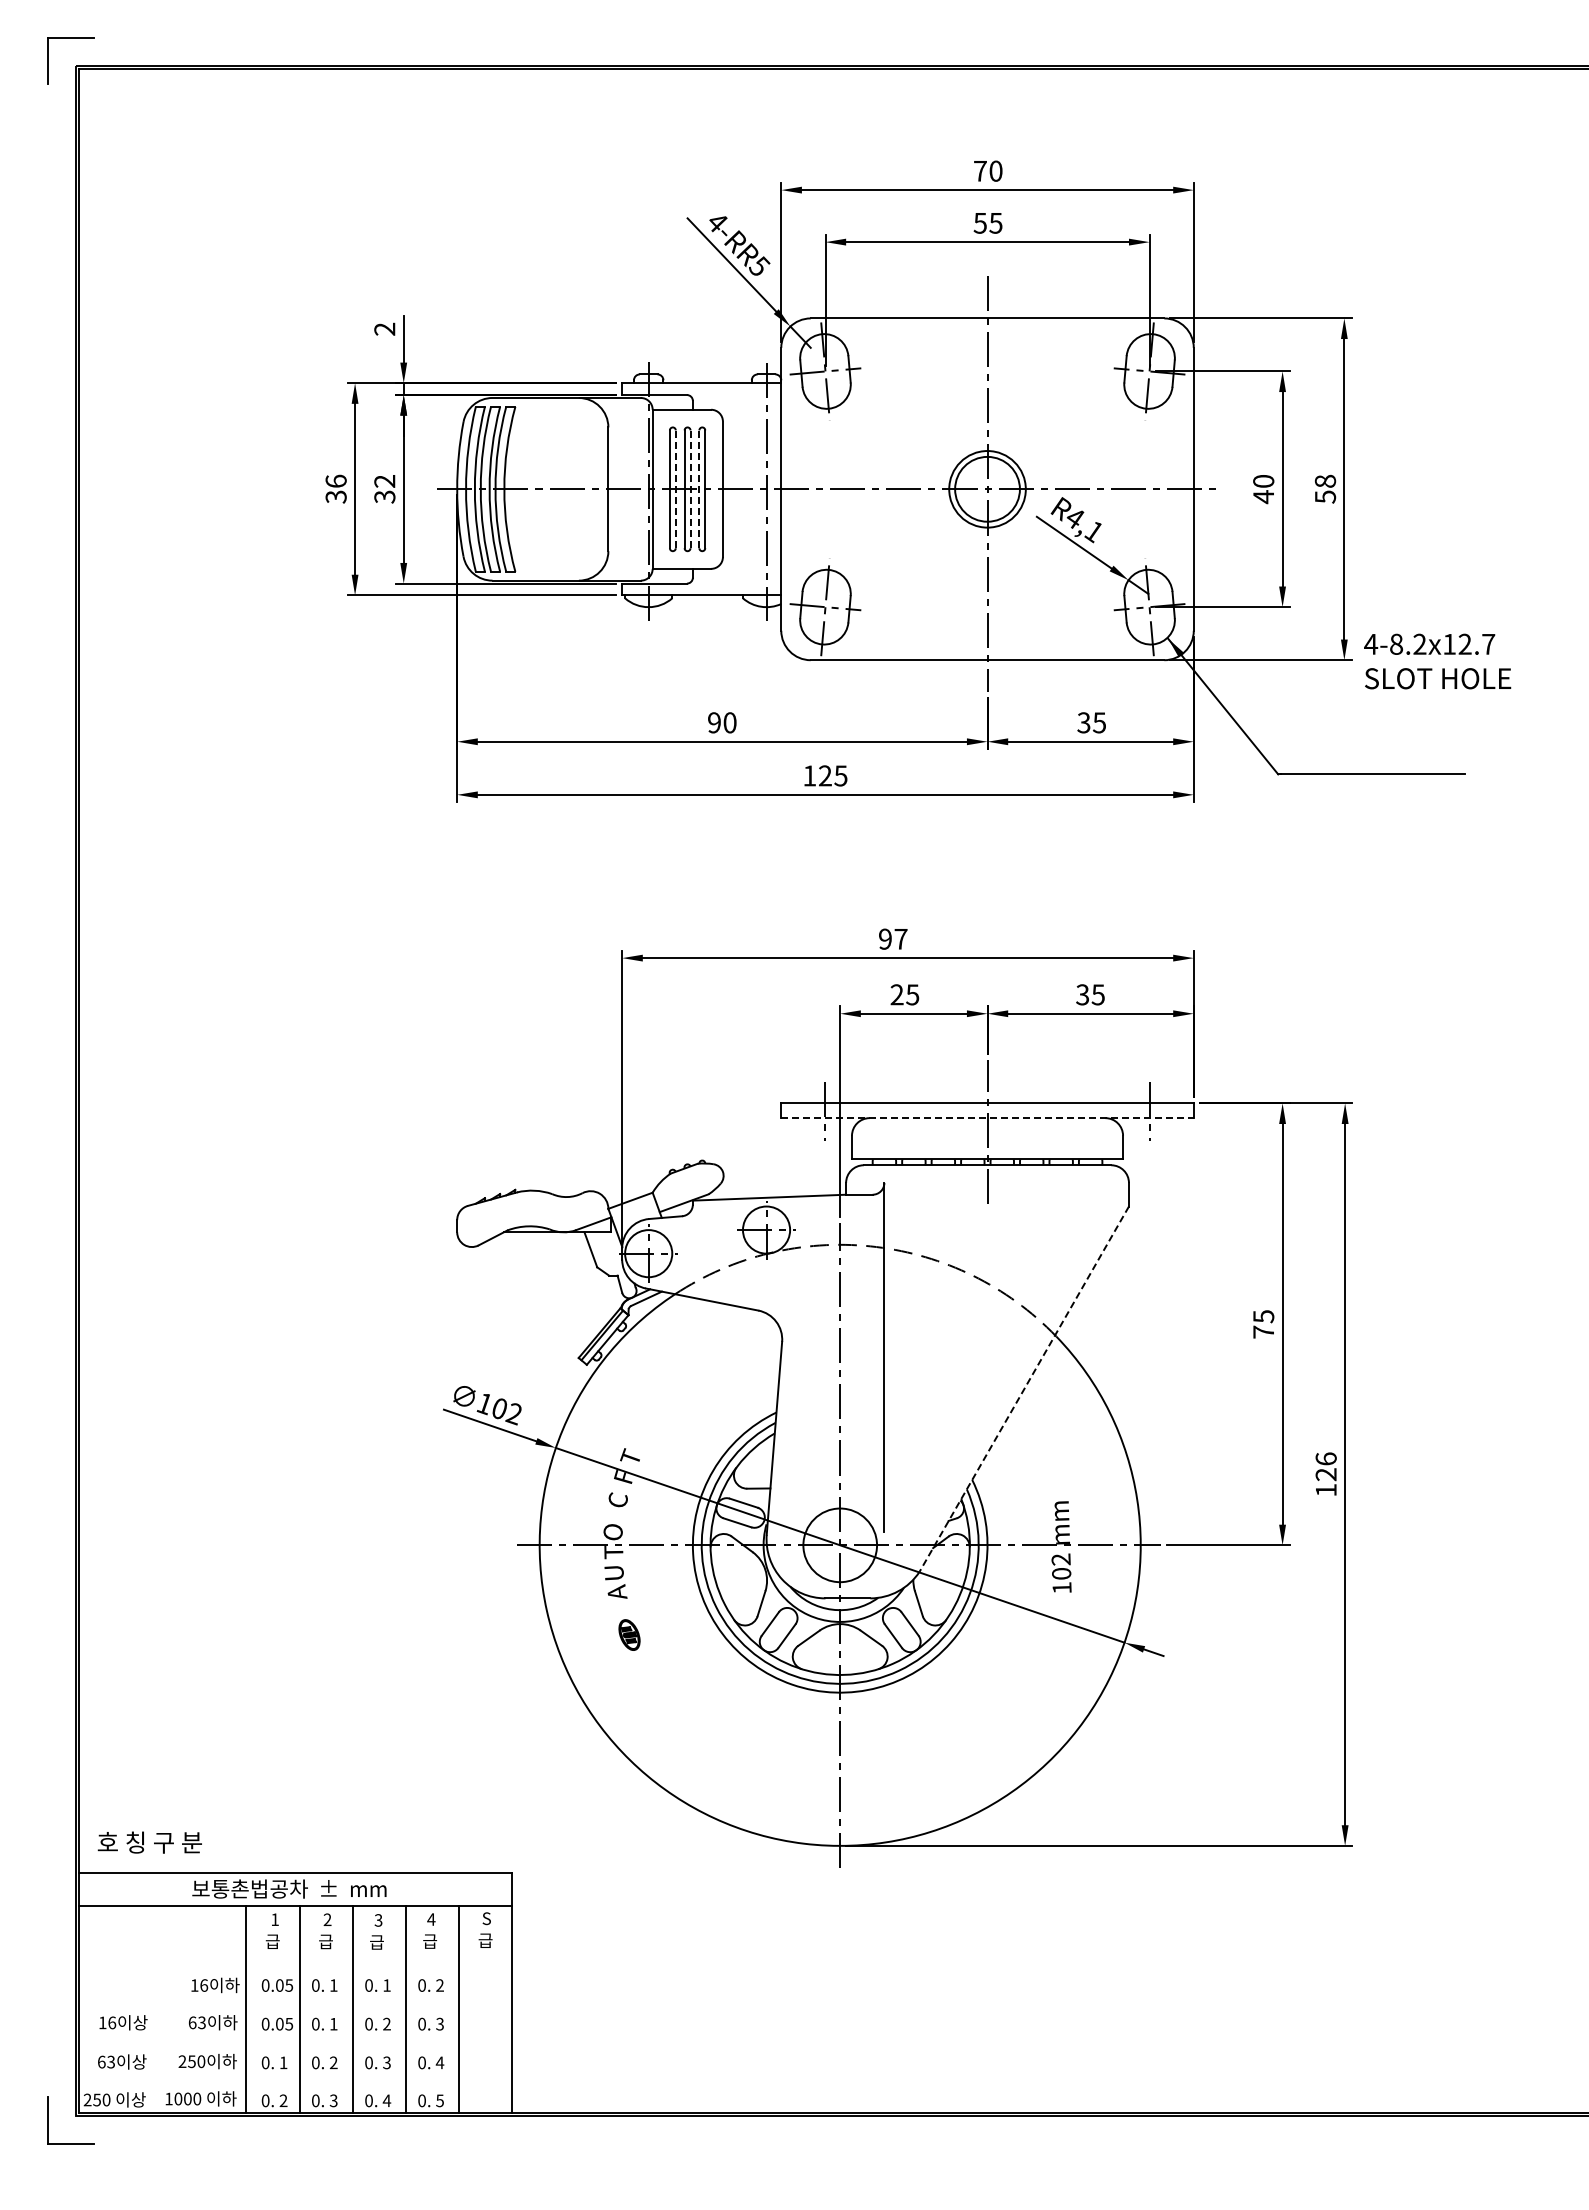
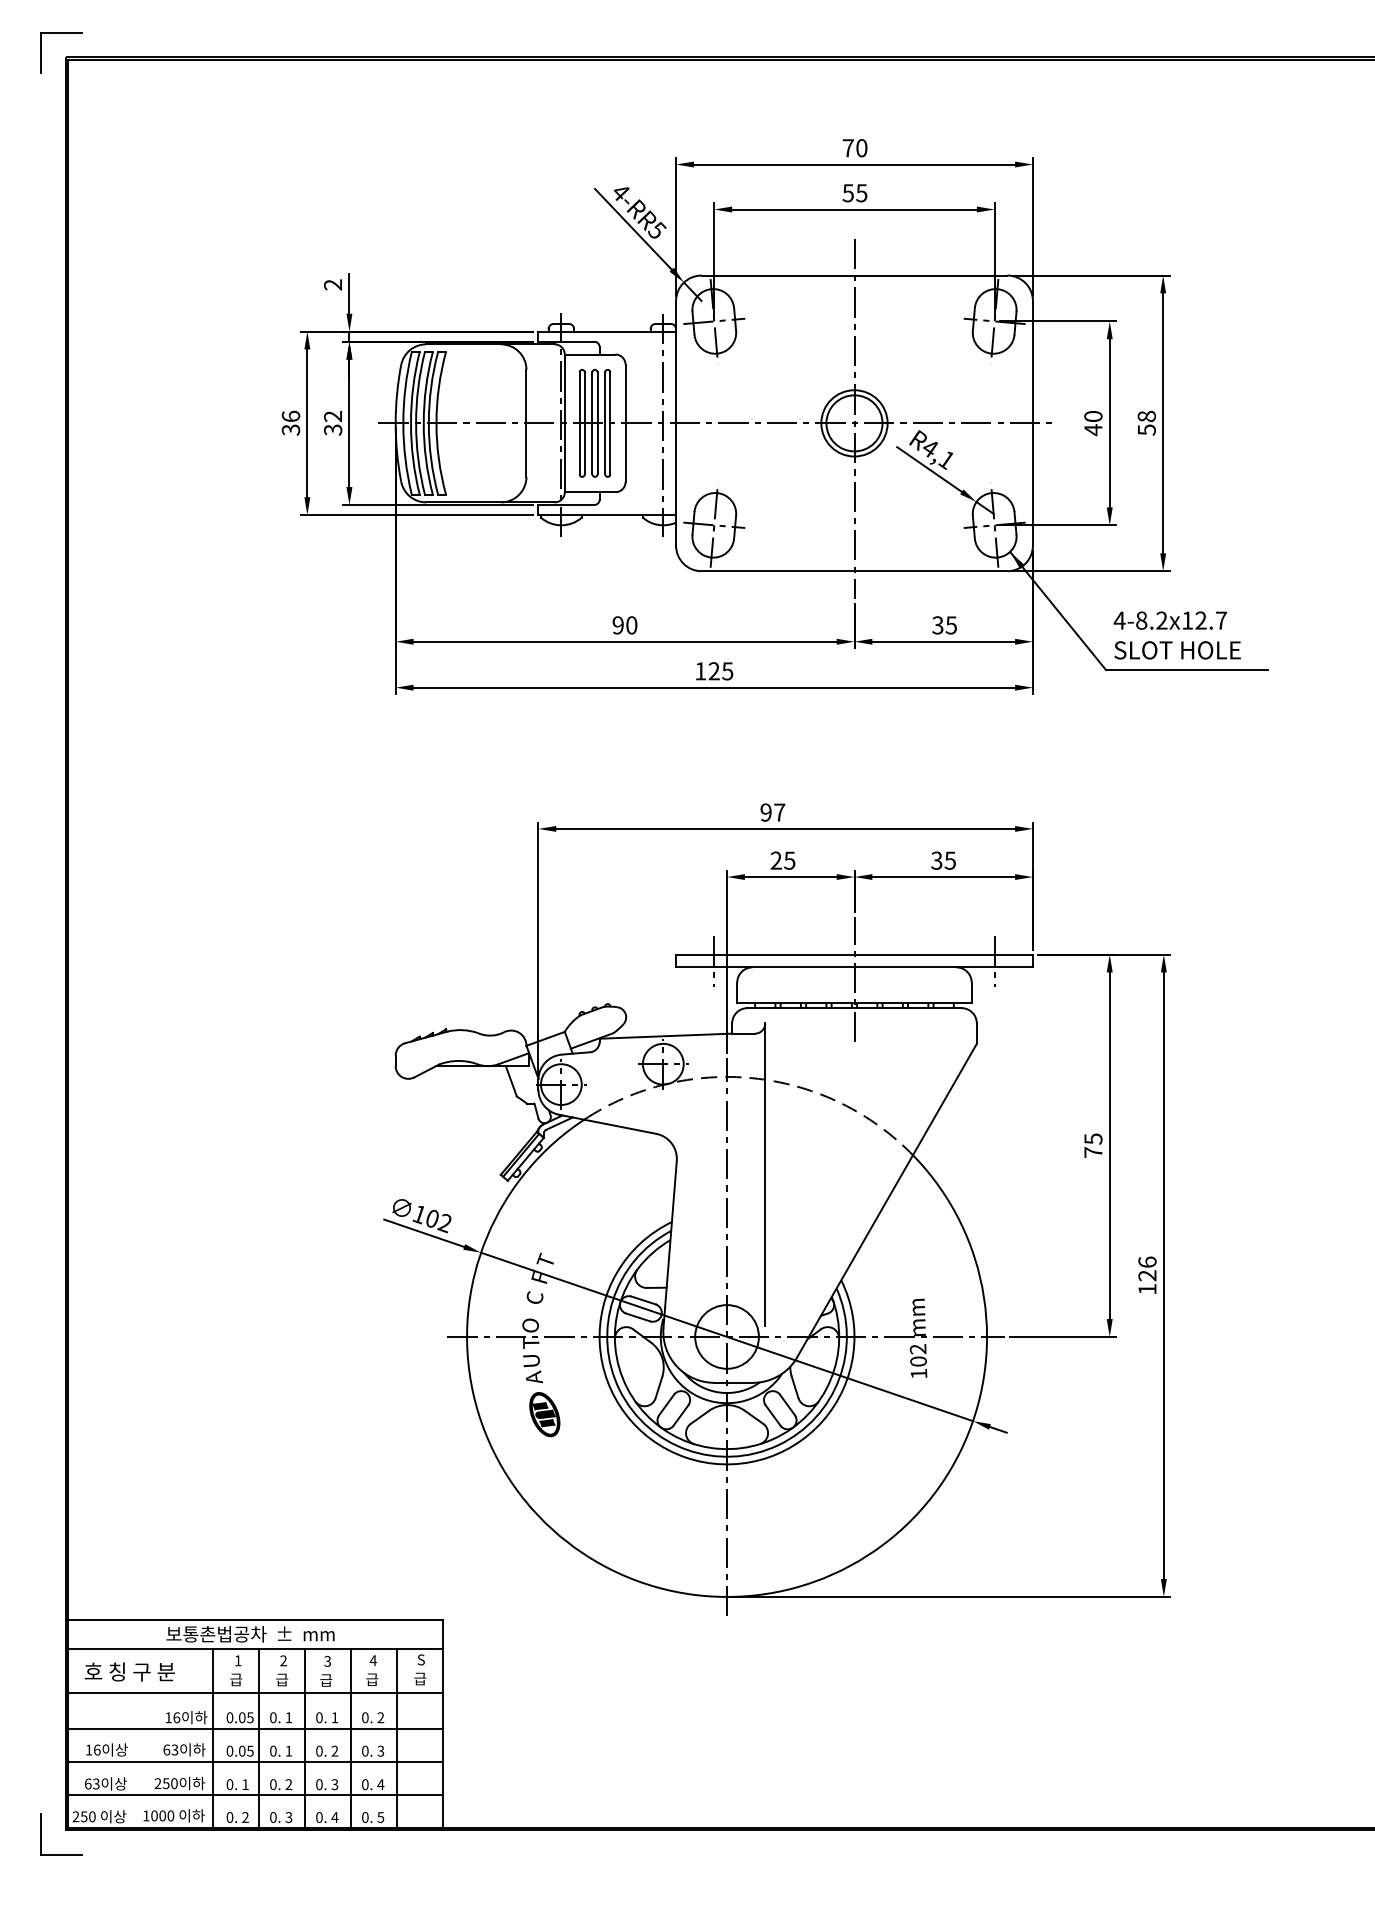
line: (675, 489) -> (584, 423), dashed -> solid
line: (690, 489) -> (597, 423), dashed -> solid
line: (699, 489) -> (605, 423), dashed -> solid
text: (1437, 661) -> (1177, 635), moved
line: (988, 1118) -> (855, 967), dashed -> solid
line: (1024, 1389) -> (886, 1202), dashed -> solid
part: (629, 1634) -> (544, 1414), size x1.67
text: (149, 1842) -> (129, 1671), moved
line: (294, 1956) -> (254, 1692), added
line: (294, 1999) -> (254, 1729), added
line: (294, 2036) -> (254, 1761), added
line: (294, 2074) -> (254, 1794), added

